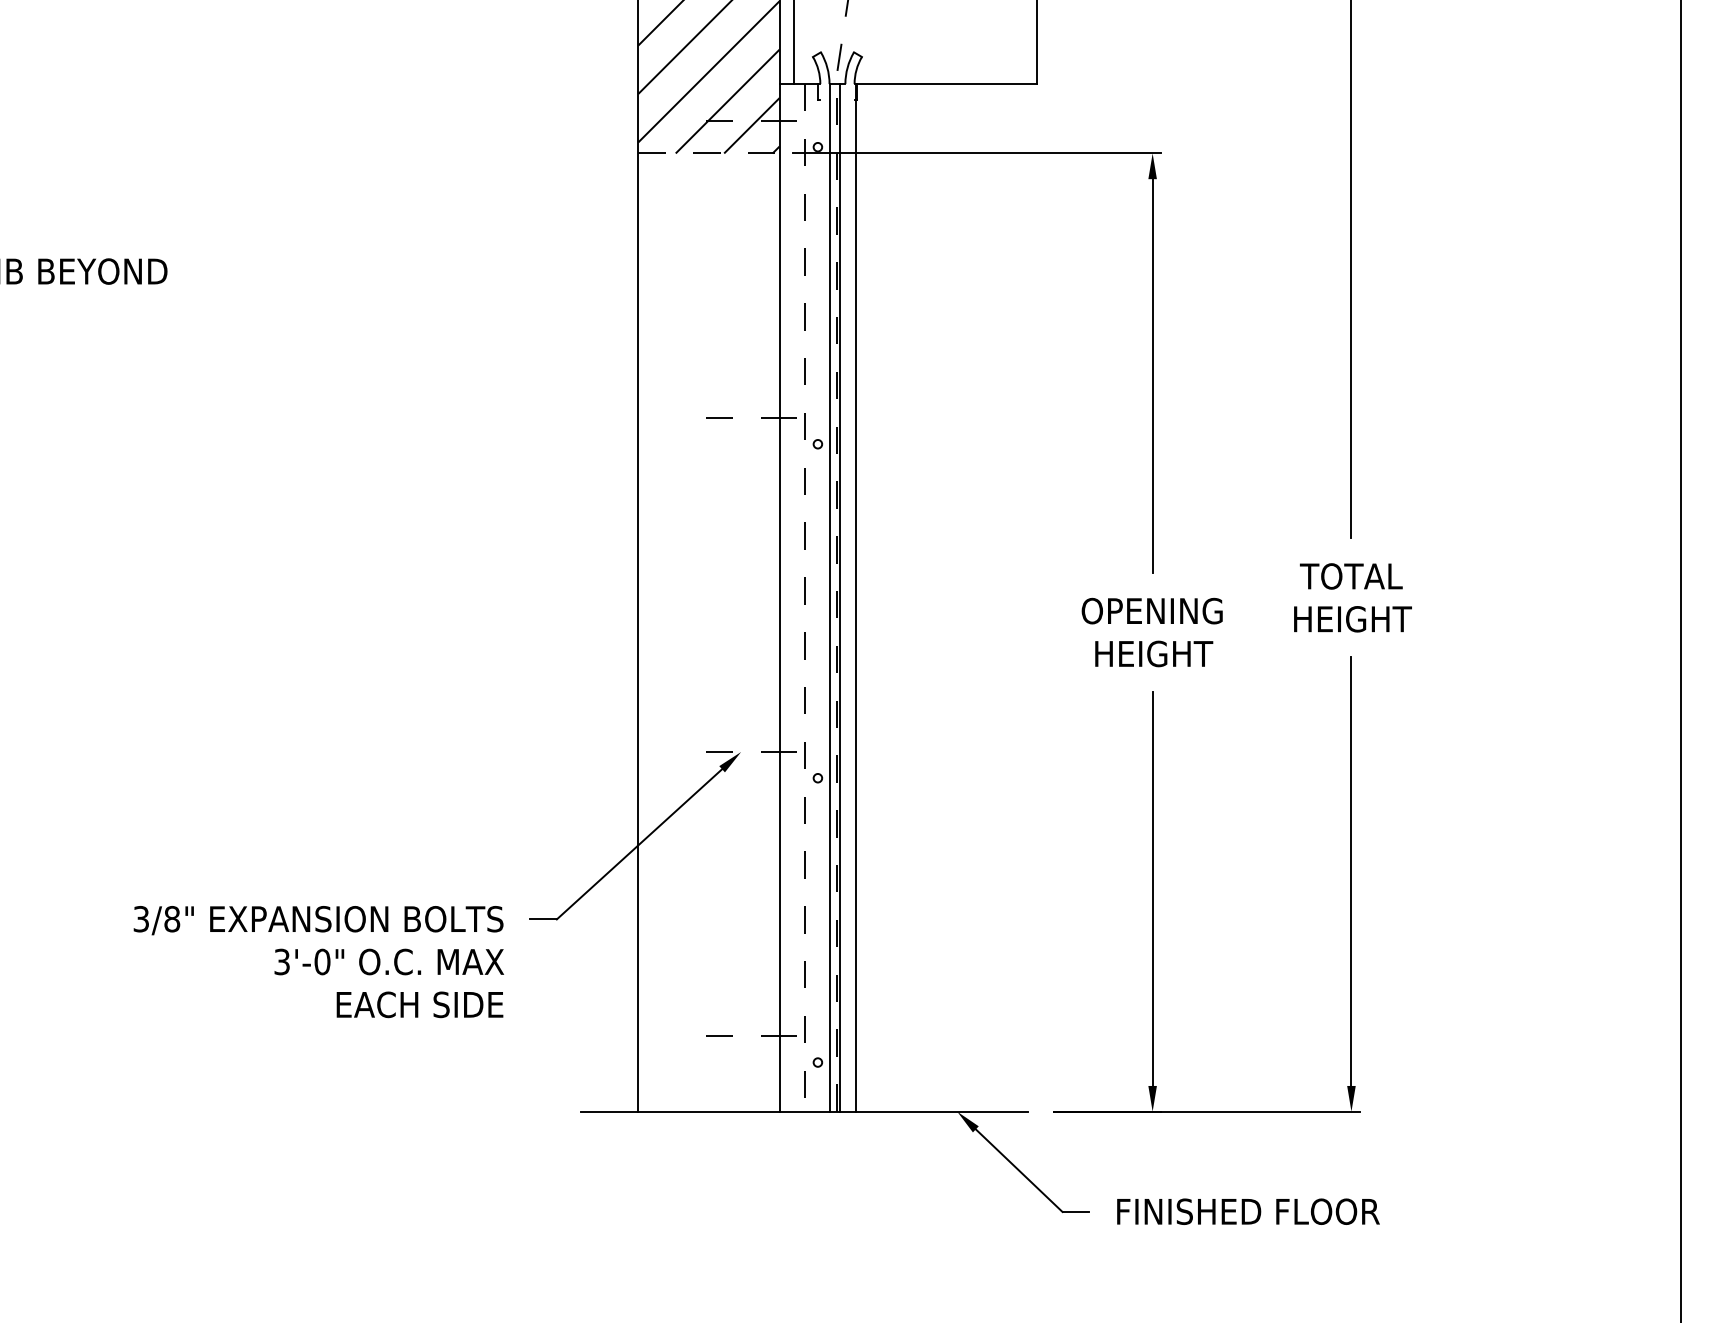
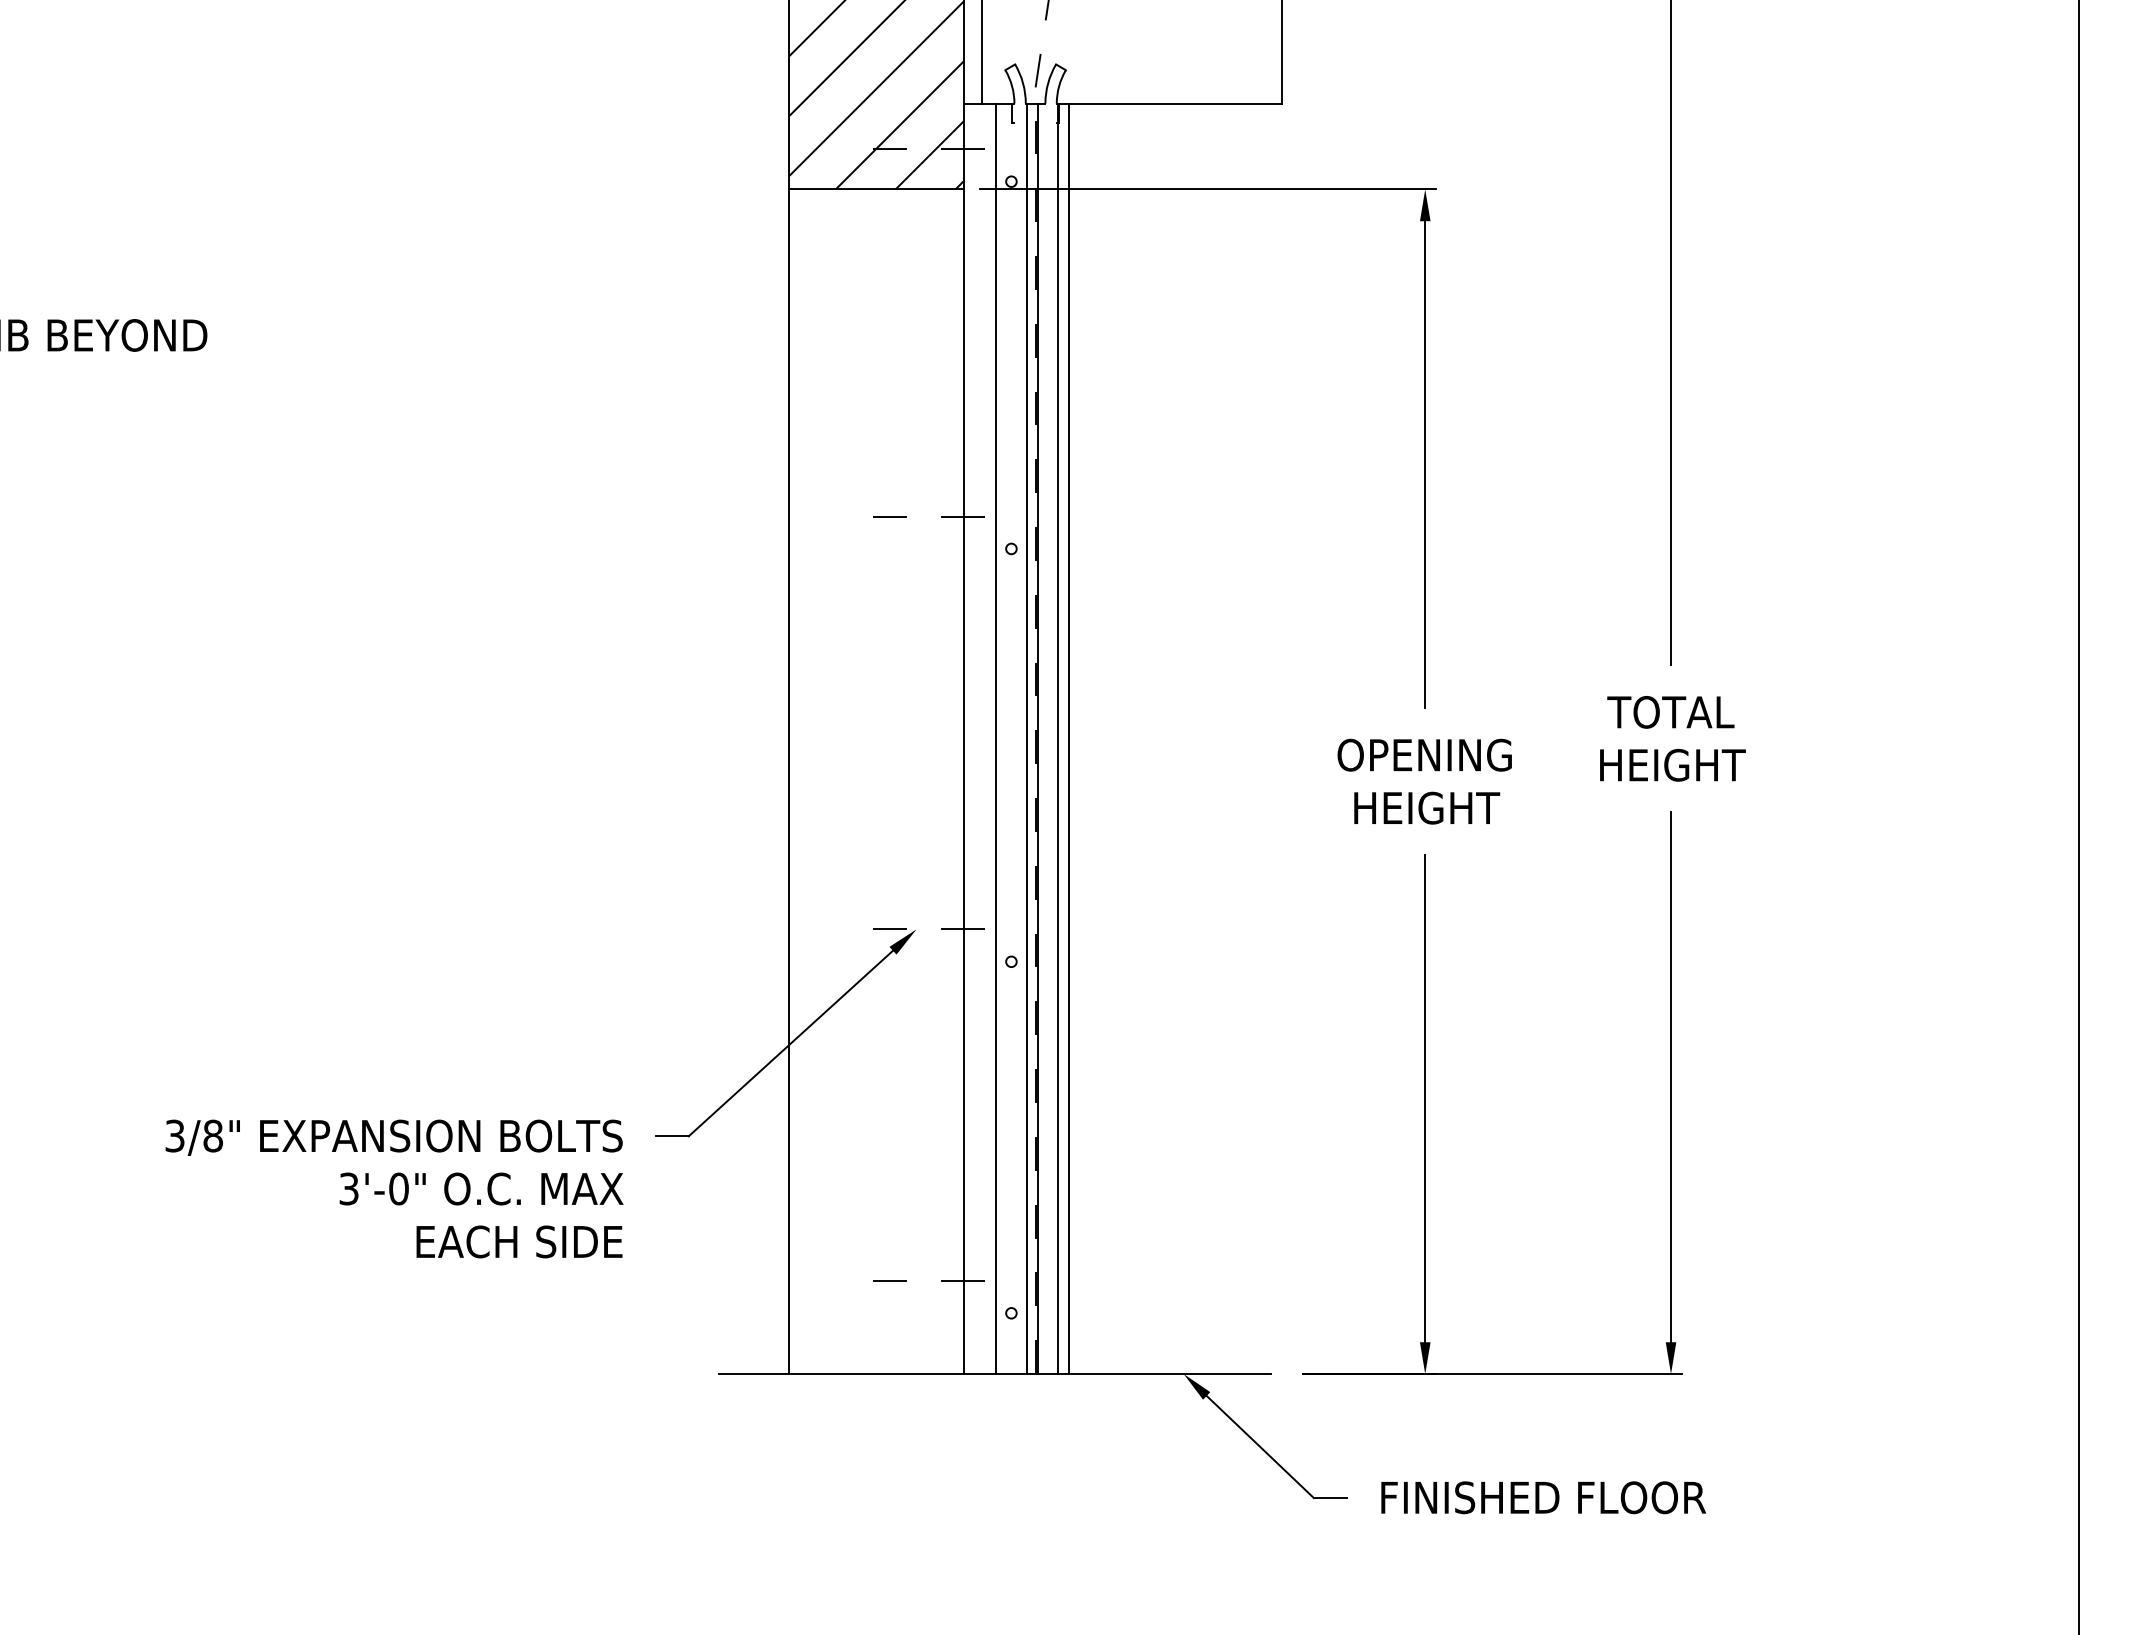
line: (709, 153) -> (877, 189), dashed -> solid
line: (864, 597) -> (1069, 738), added
line: (805, 598) -> (995, 739), dashed -> solid

